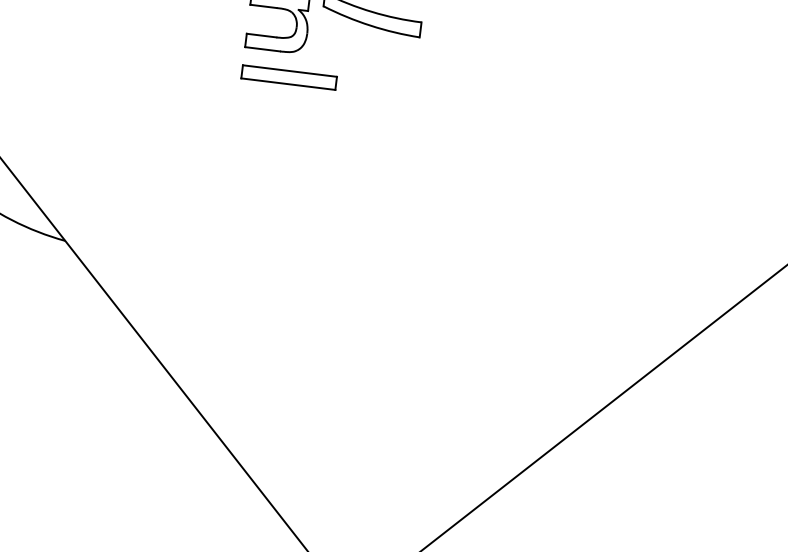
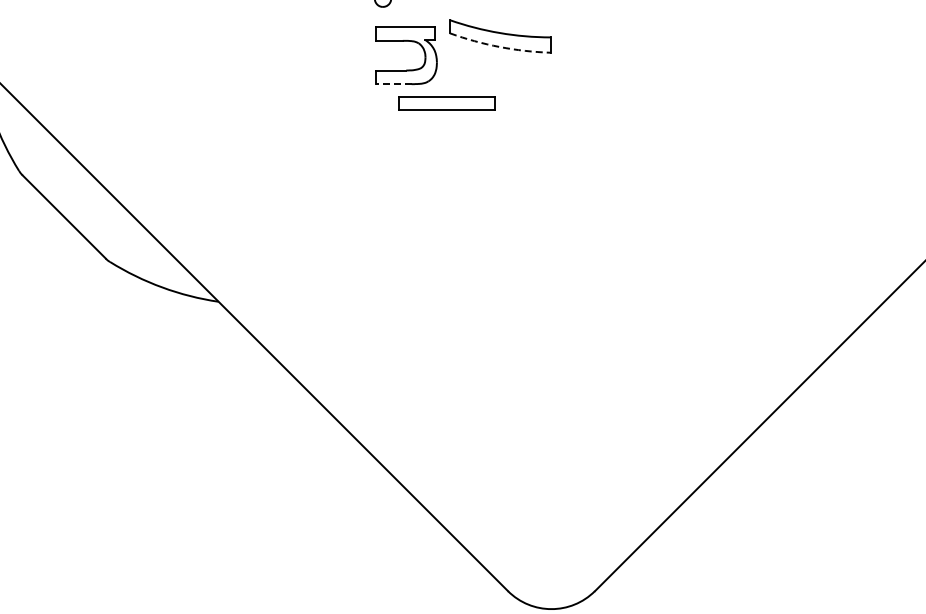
arc: (370, 26) -> (499, 47), solid -> dashed
line: (262, 49) -> (393, 84), solid -> dashed
part: (288, 77) -> (446, 103), moved

